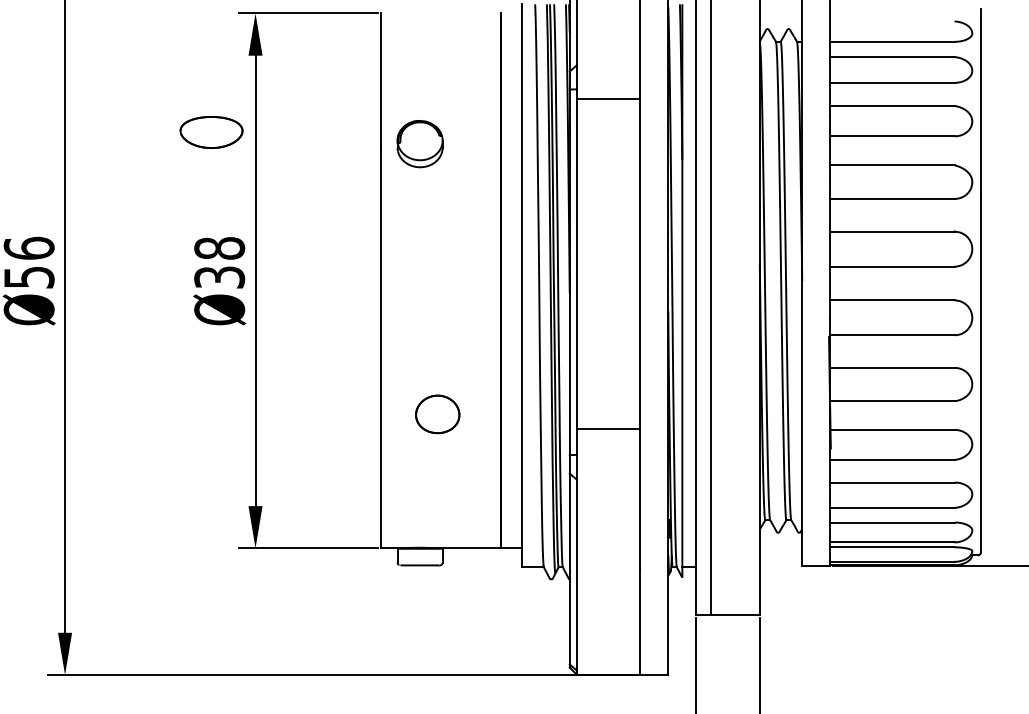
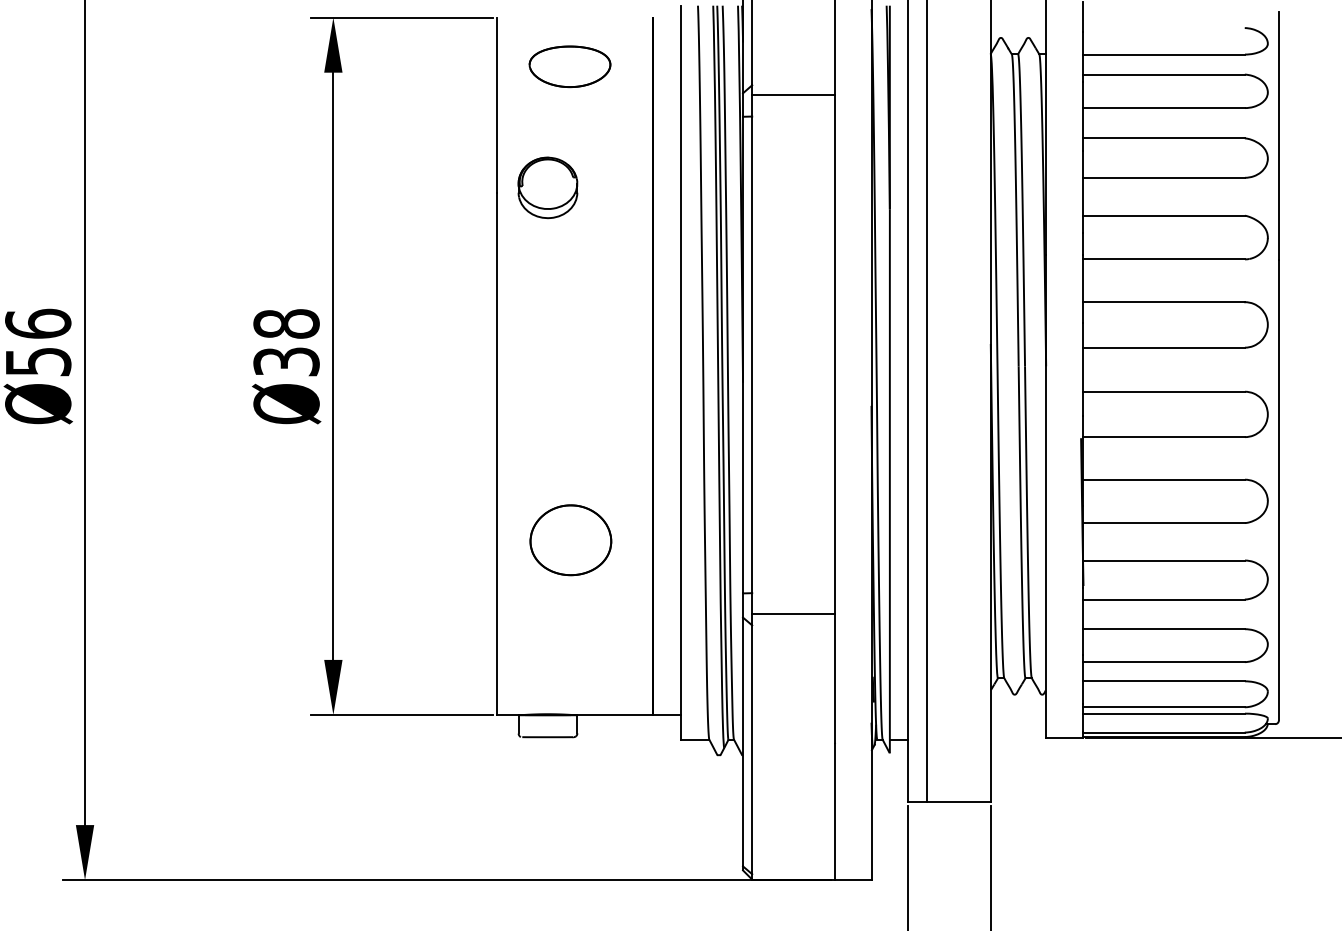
line: (608, 99) -> (793, 95), moved
part: (211, 132) -> (569, 66), moved
part: (437, 414) -> (570, 540), size x1.43
line: (608, 429) -> (793, 614), moved

